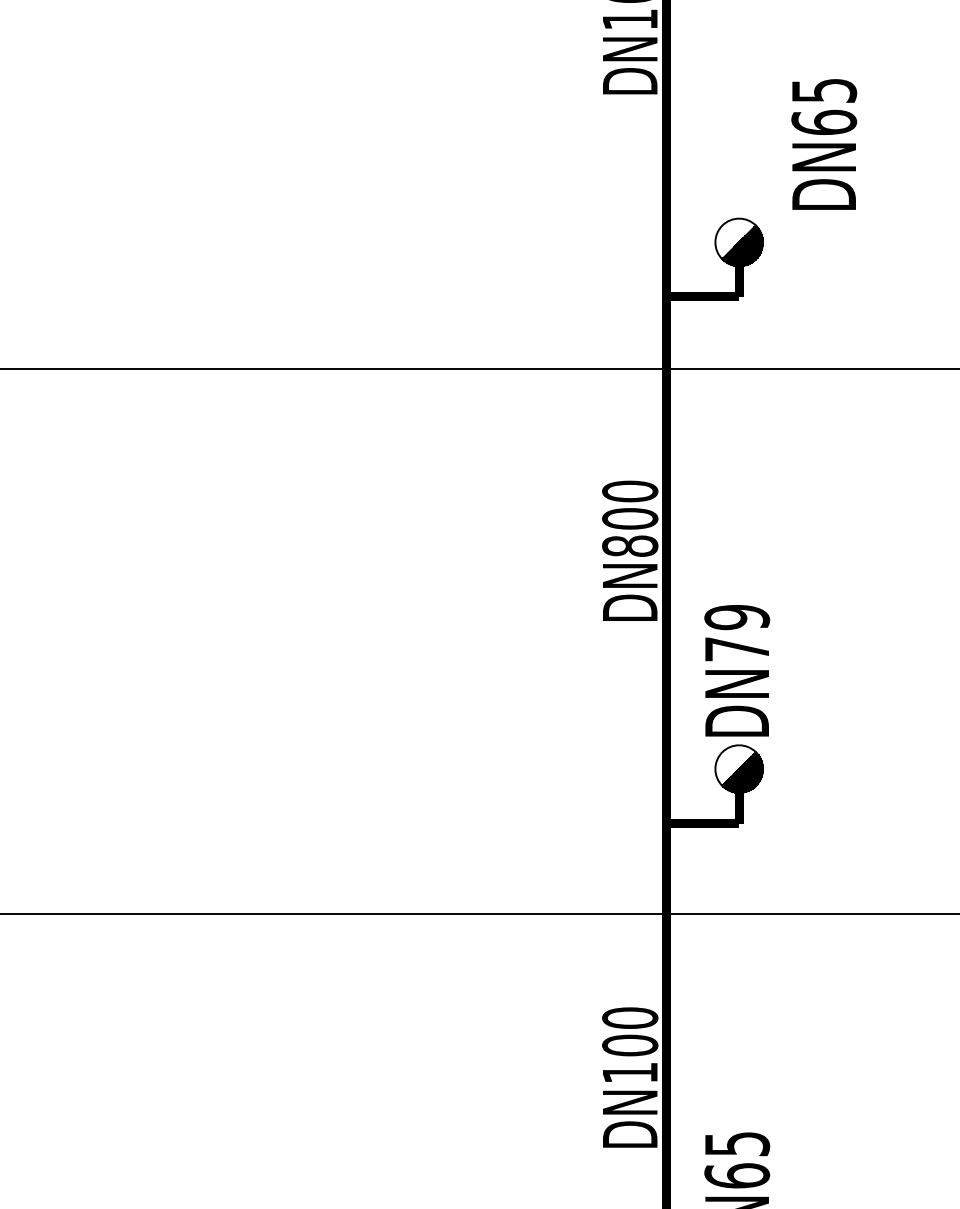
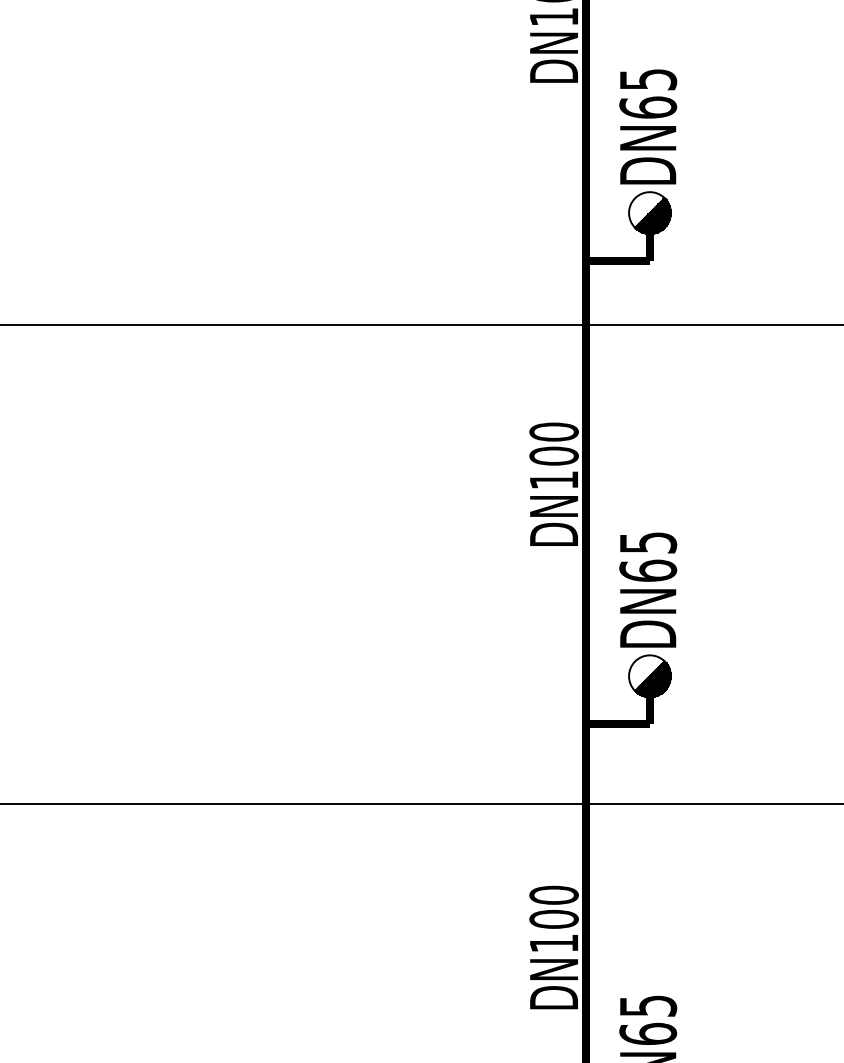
text: (824, 144) -> (648, 126), moved
text: (630, 545) -> (554, 479), DN800 -> DN100
text: (737, 633) -> (648, 557), DN79 -> DN65

